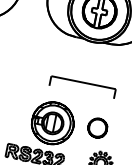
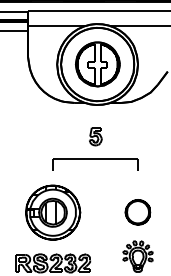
part: (86, 65) -> (95, 136), added
part: (53, 123) -> (53, 212), moved
part: (97, 128) -> (137, 212), moved

